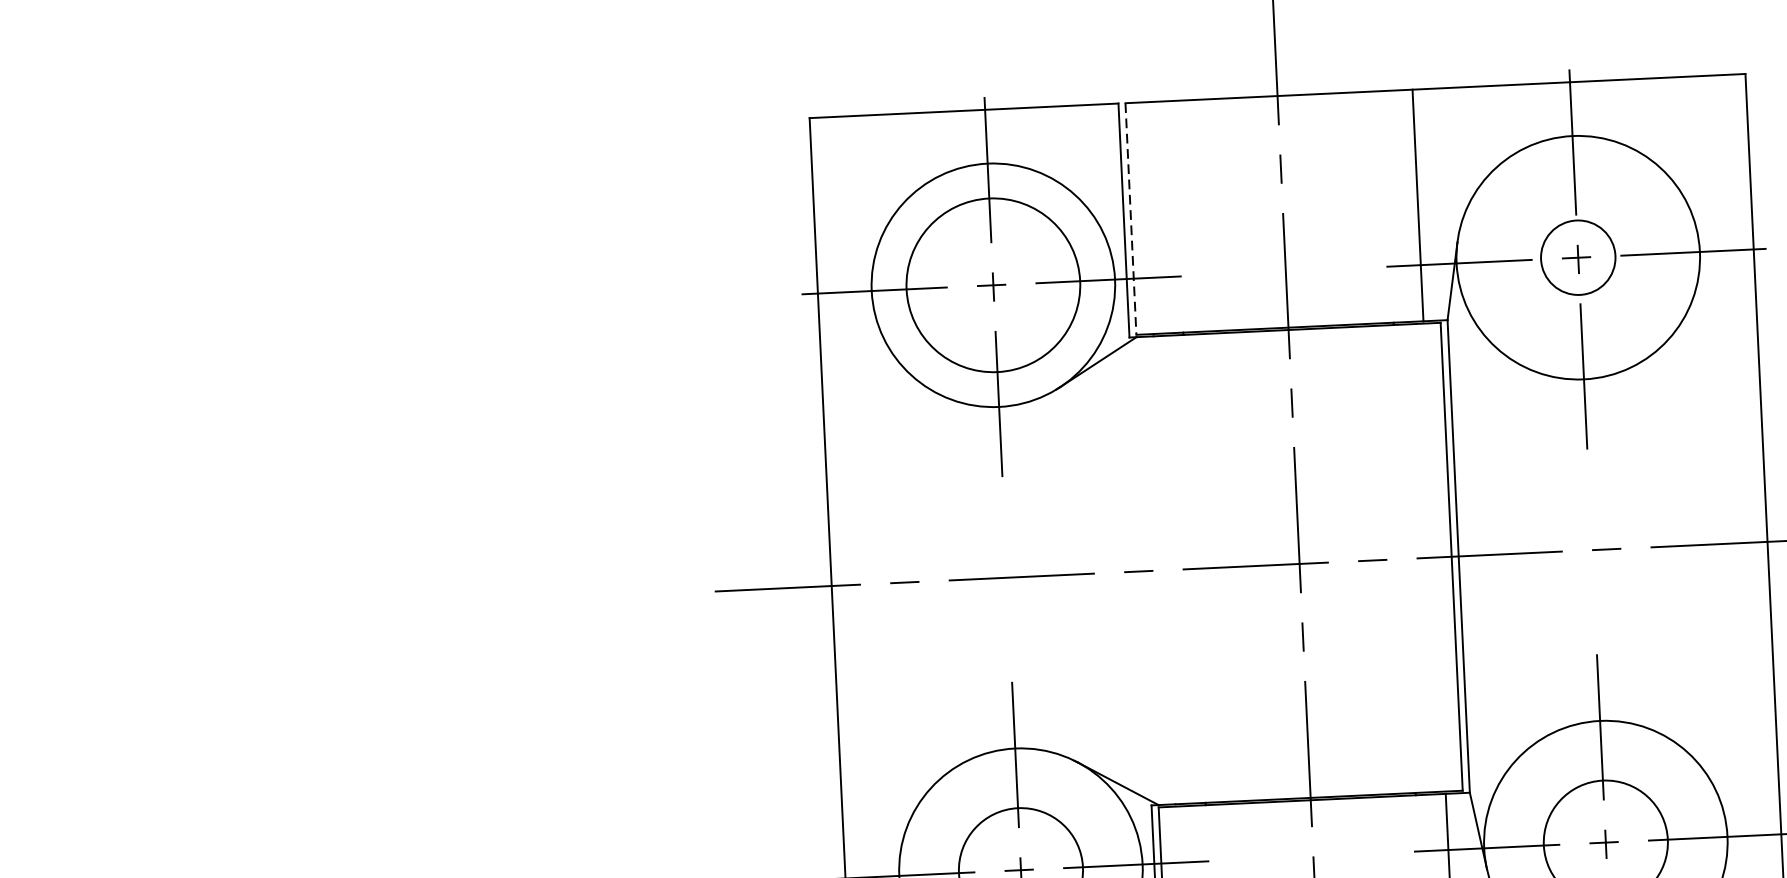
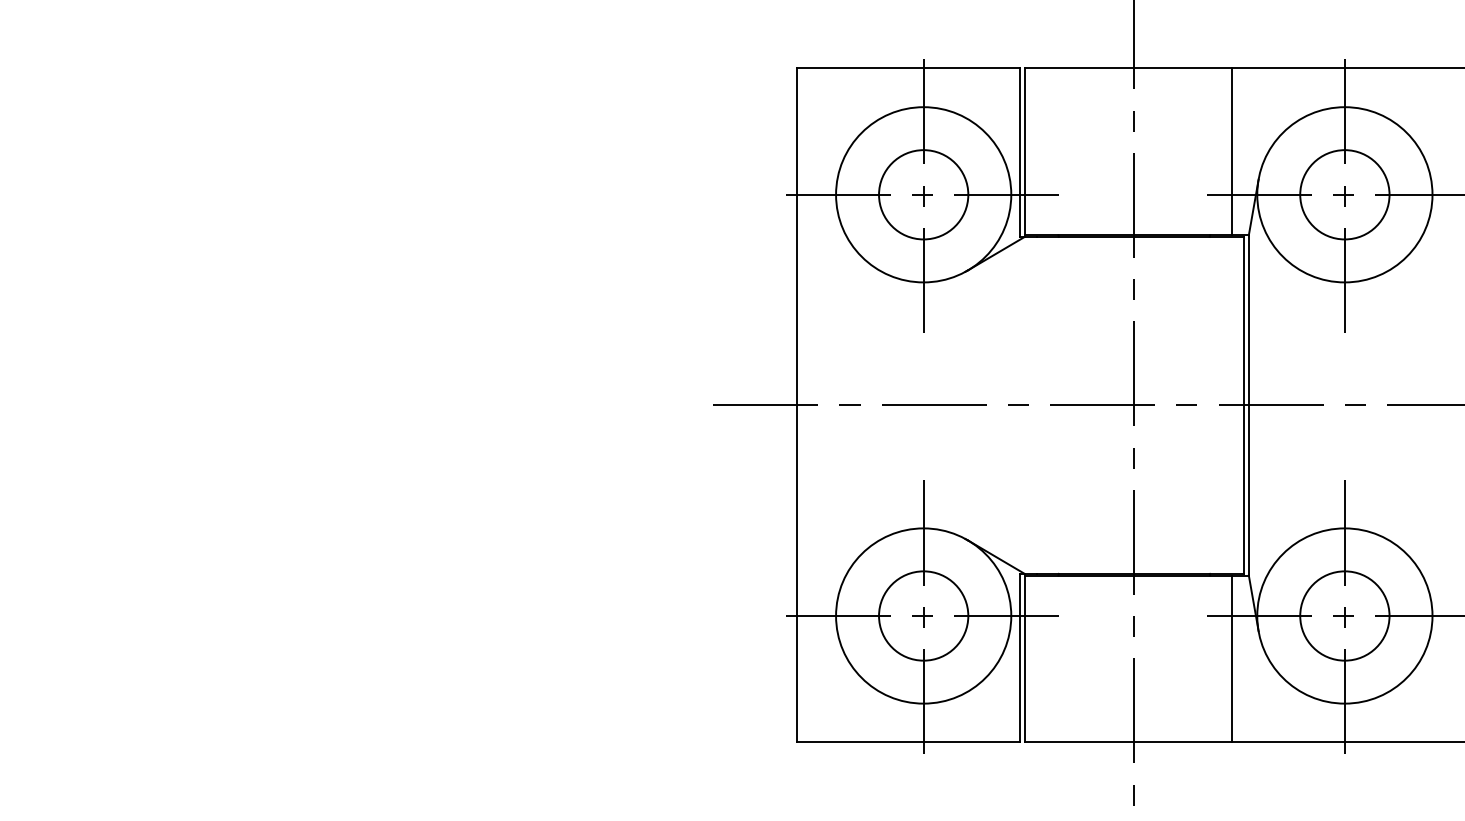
line: (1130, 219) -> (1024, 152), dashed -> solid
circle: (1577, 257) -> (1344, 194), size x1.67
circle: (993, 284) -> (923, 194), size x0.71

